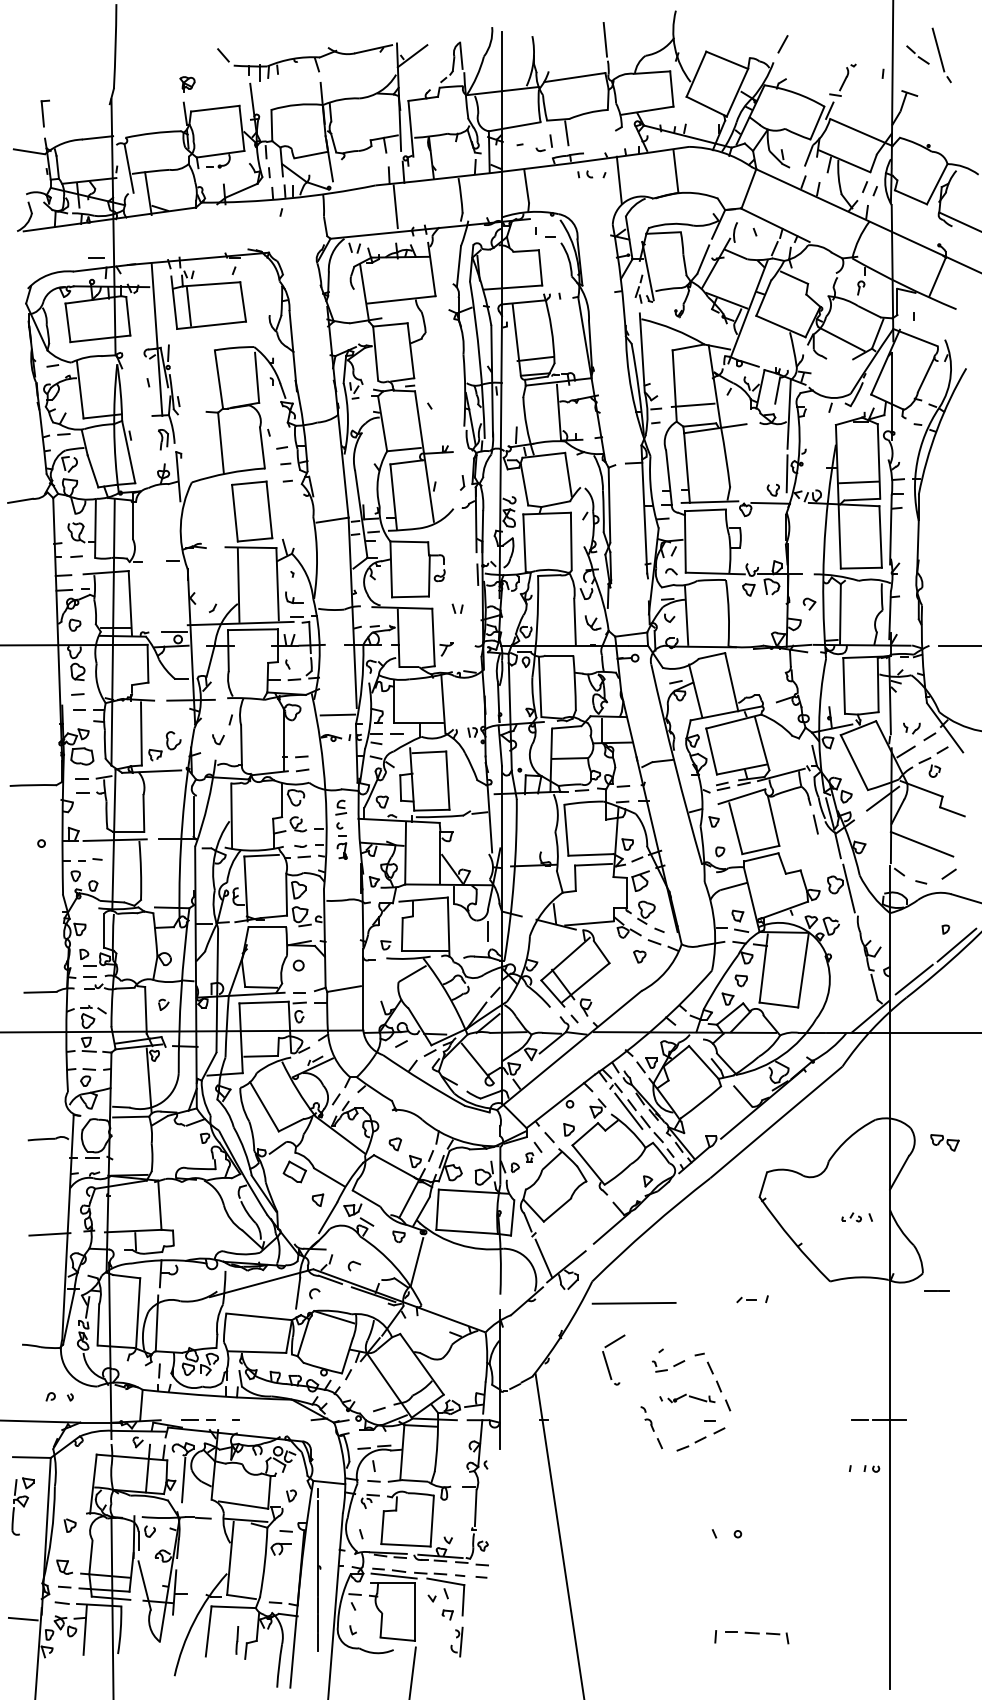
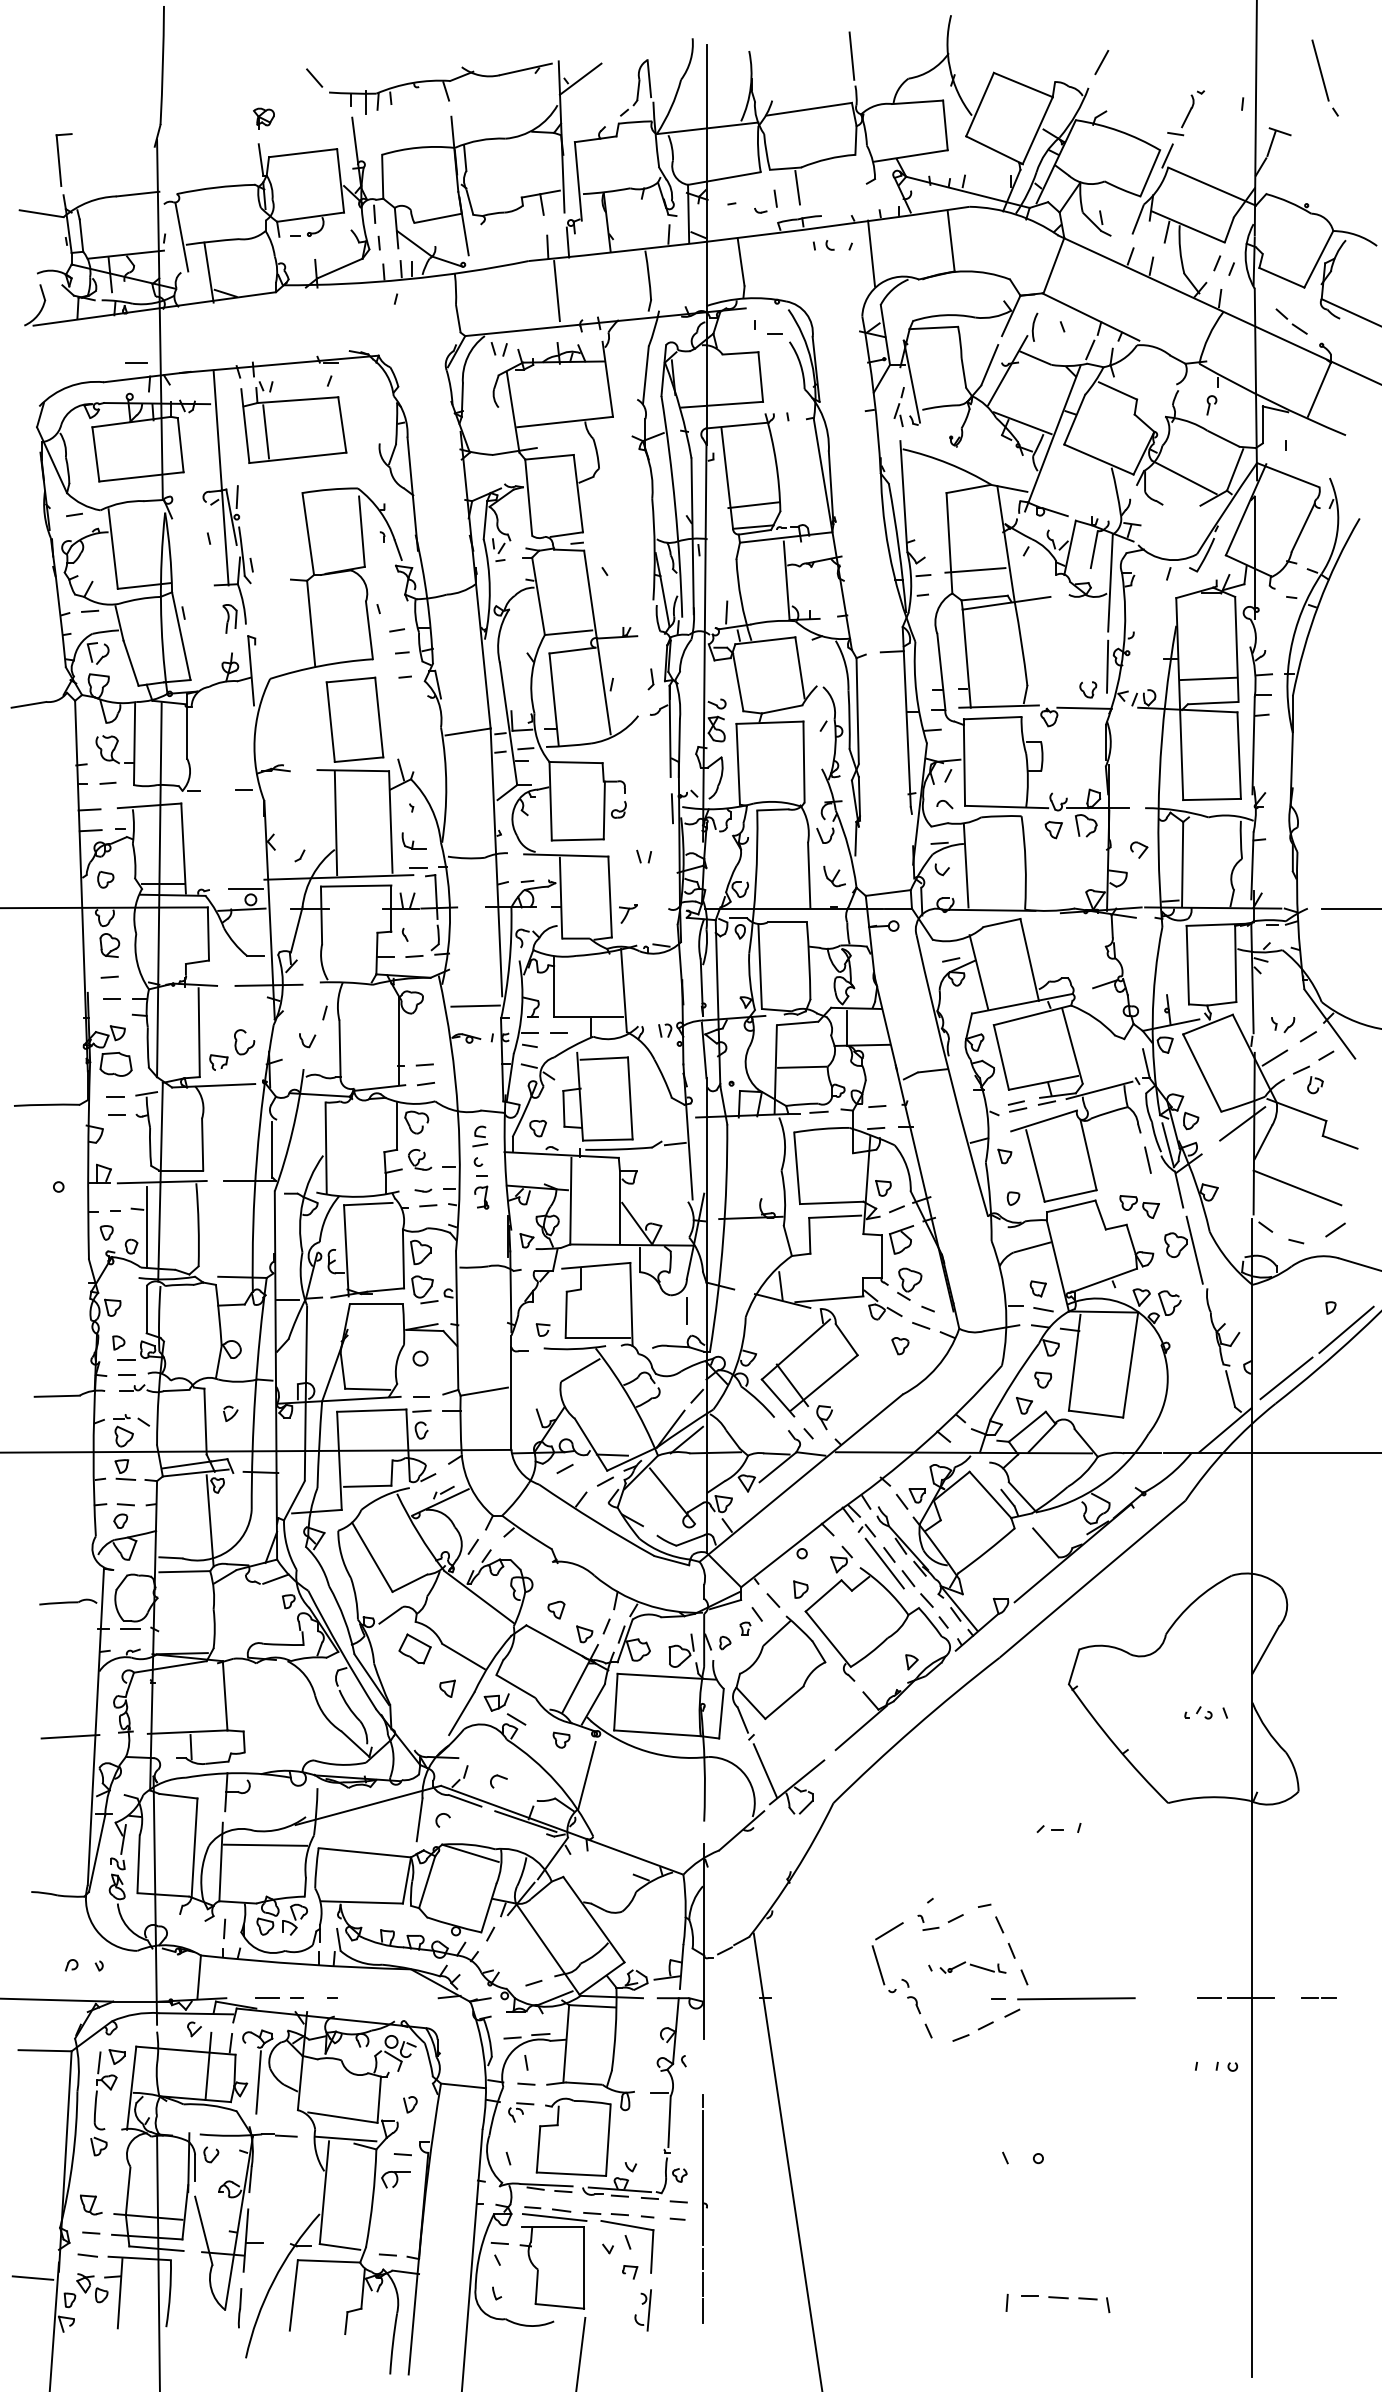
part: (917, 54) -> (1291, 321), moved
part: (44, 113) -> (63, 159), size x1.43
line: (103, 871) -> (146, 1226), added
part: (944, 1142) -> (1139, 1206), moved
line: (937, 1290) -> (1318, 1997), moved
line: (634, 1303) -> (1076, 1998), moved
line: (188, 1310) -> (265, 1844), added
part: (607, 1362) -> (878, 1961), moved
part: (22, 1506) -> (109, 2089), moved
part: (318, 1569) -> (704, 2208), moved
line: (236, 1640) -> (239, 2308), moved

